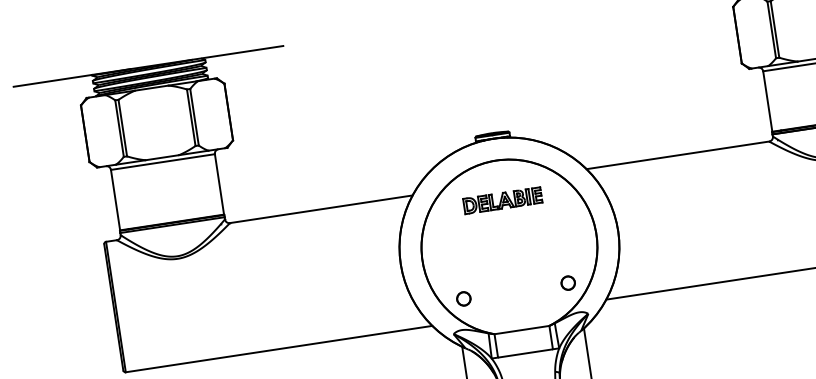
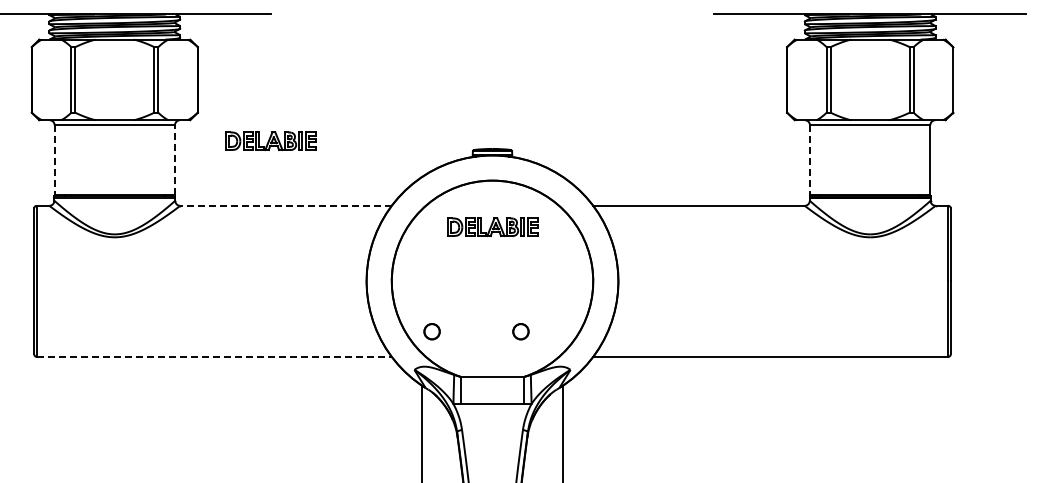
line: (767, 101) -> (809, 160), solid -> dashed
part: (299, 155) -> (270, 141), added
line: (219, 184) -> (175, 160), solid -> dashed
line: (115, 200) -> (54, 160), solid -> dashed
line: (321, 208) -> (286, 205), solid -> dashed
circle: (567, 283) -> (520, 331), moved
line: (279, 348) -> (214, 356), solid -> dashed

